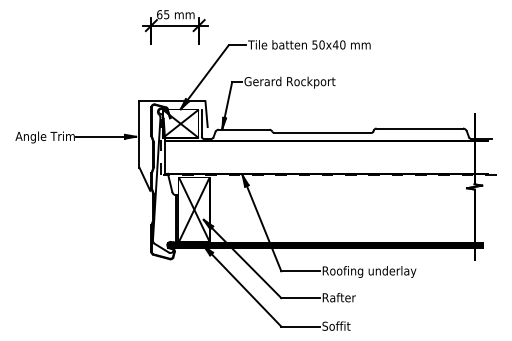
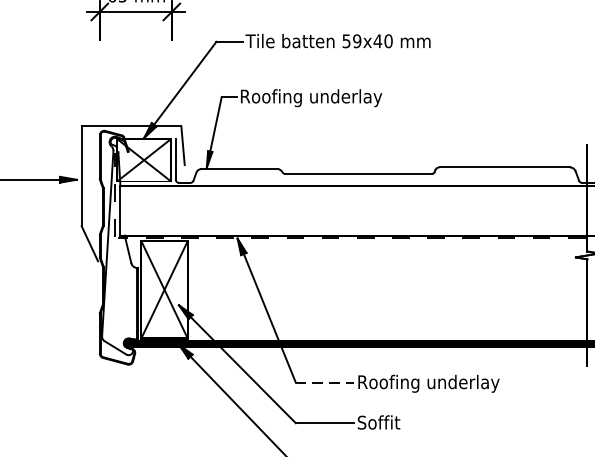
text: (321, 44) -> (356, 40), 50x40 -> 59x40
text: (291, 82) -> (311, 97), Gerard Rockport -> Roofing underlay
line: (301, 271) -> (326, 383), solid -> dashed
text: (338, 297) -> (382, 422), Rafter -> Soffit

